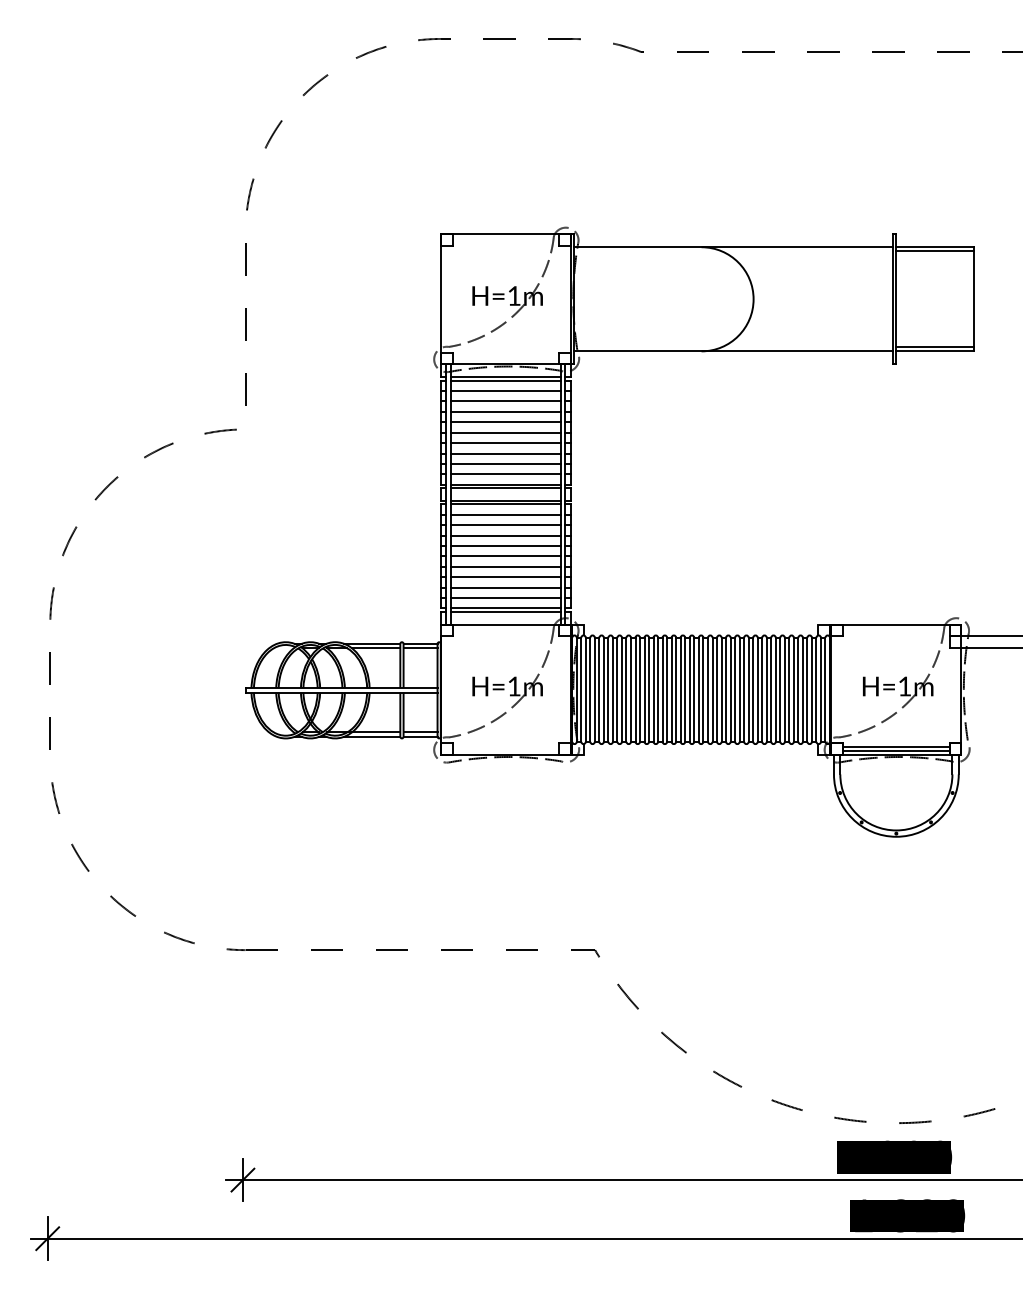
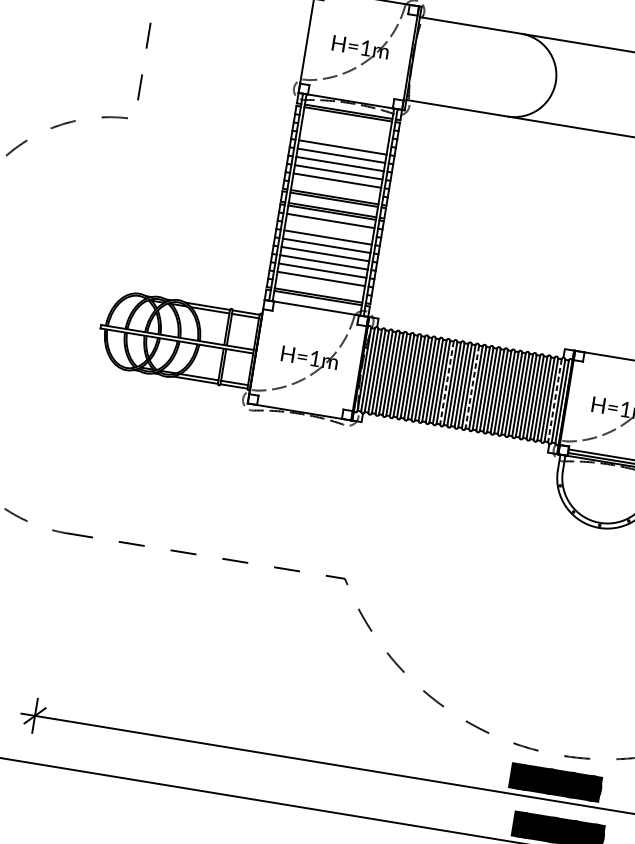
line: (505, 391) -> (346, 122), removed
line: (505, 401) -> (345, 130), removed
line: (505, 411) -> (343, 138), removed
line: (505, 474) -> (335, 188), removed
line: (505, 525) -> (329, 229), removed
line: (505, 598) -> (319, 287), removed
line: (680, 690) -> (446, 383), solid -> dashed
line: (712, 690) -> (472, 387), solid -> dashed
line: (816, 690) -> (554, 401), solid -> dashed

